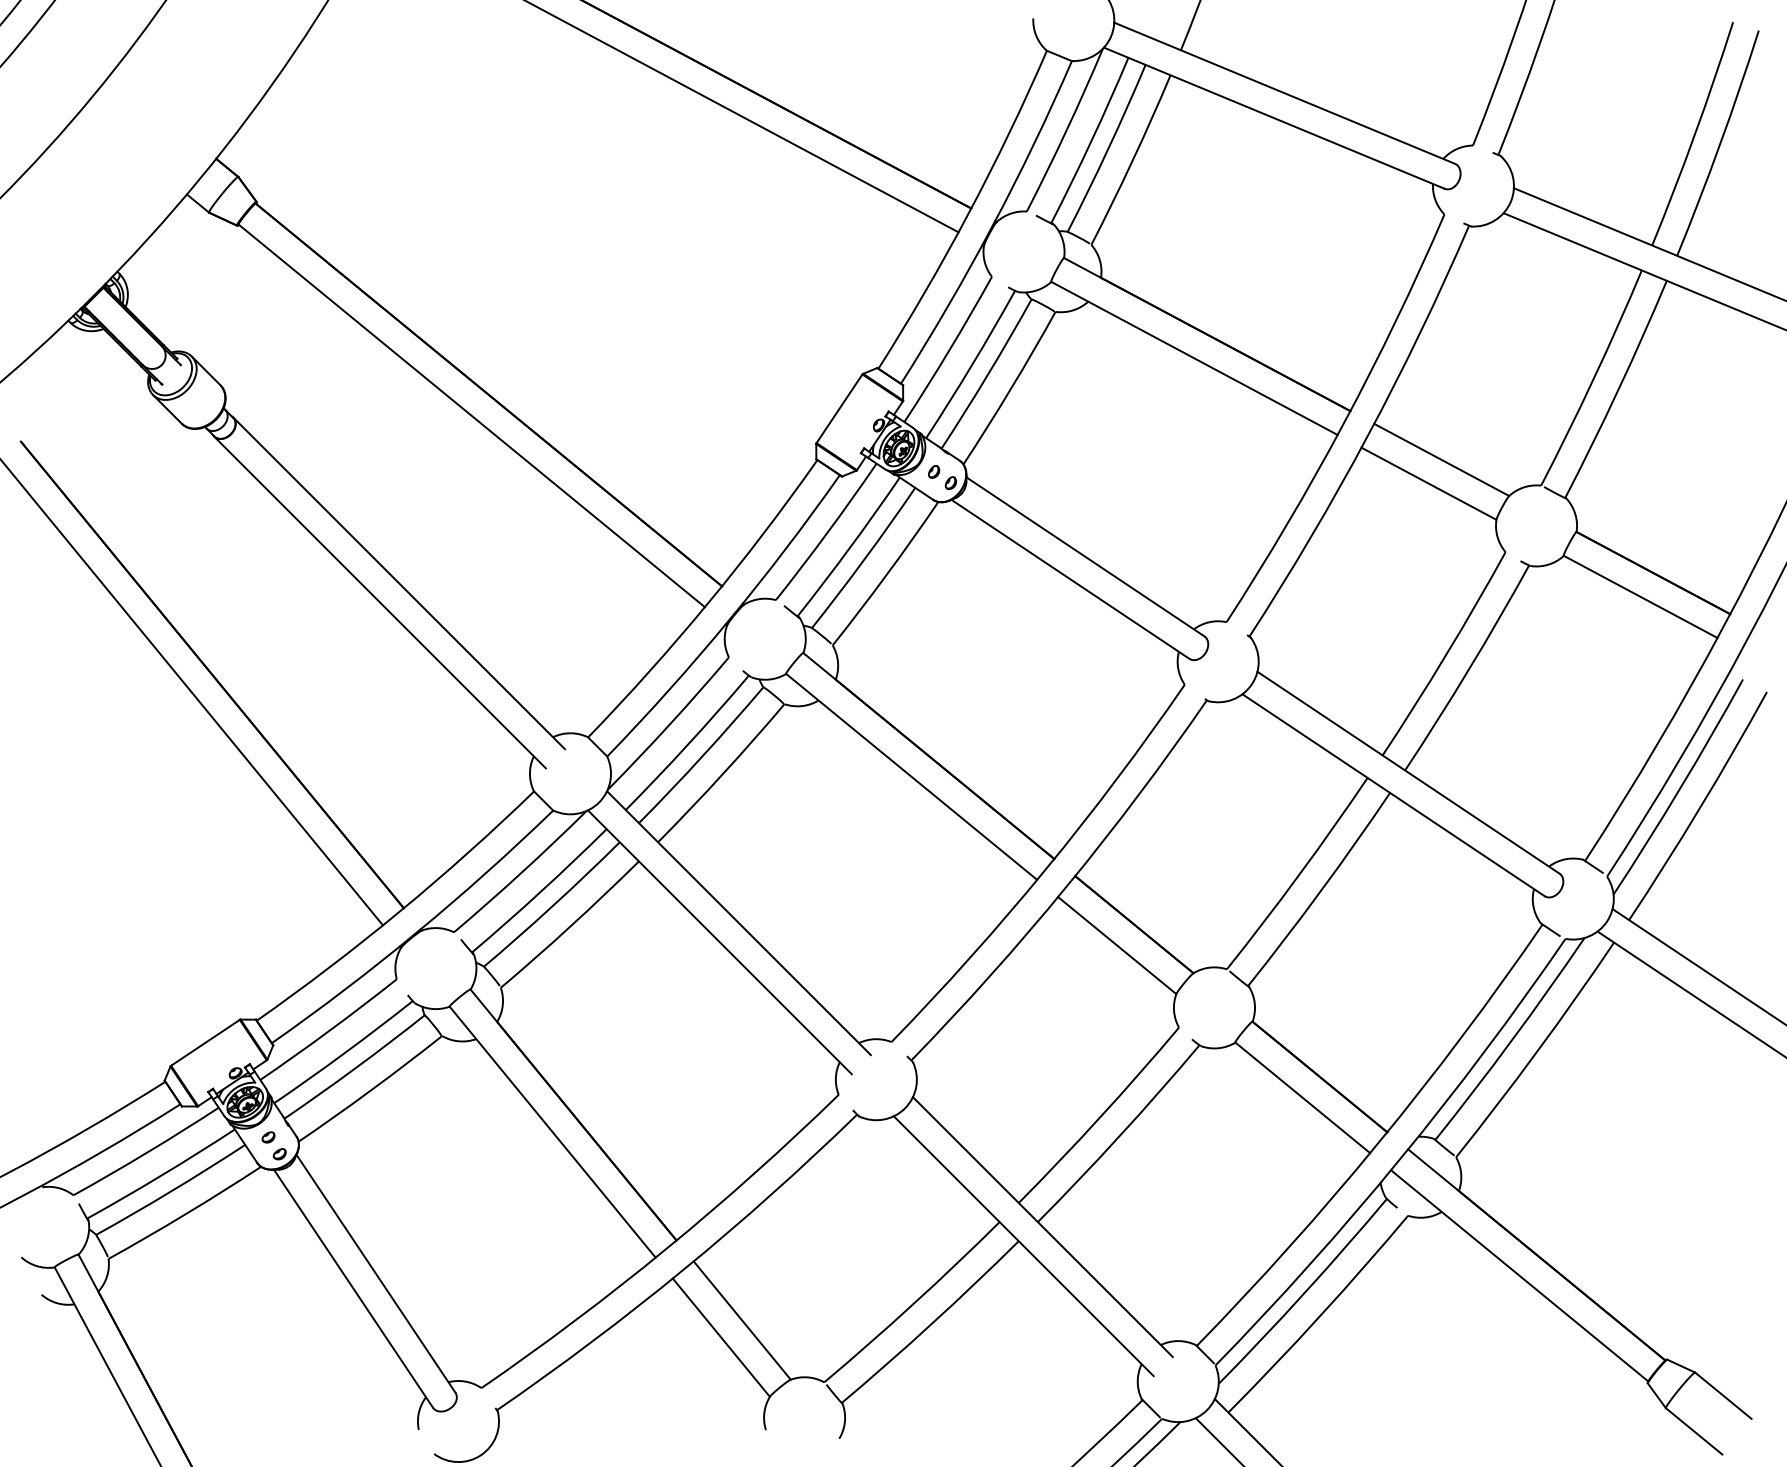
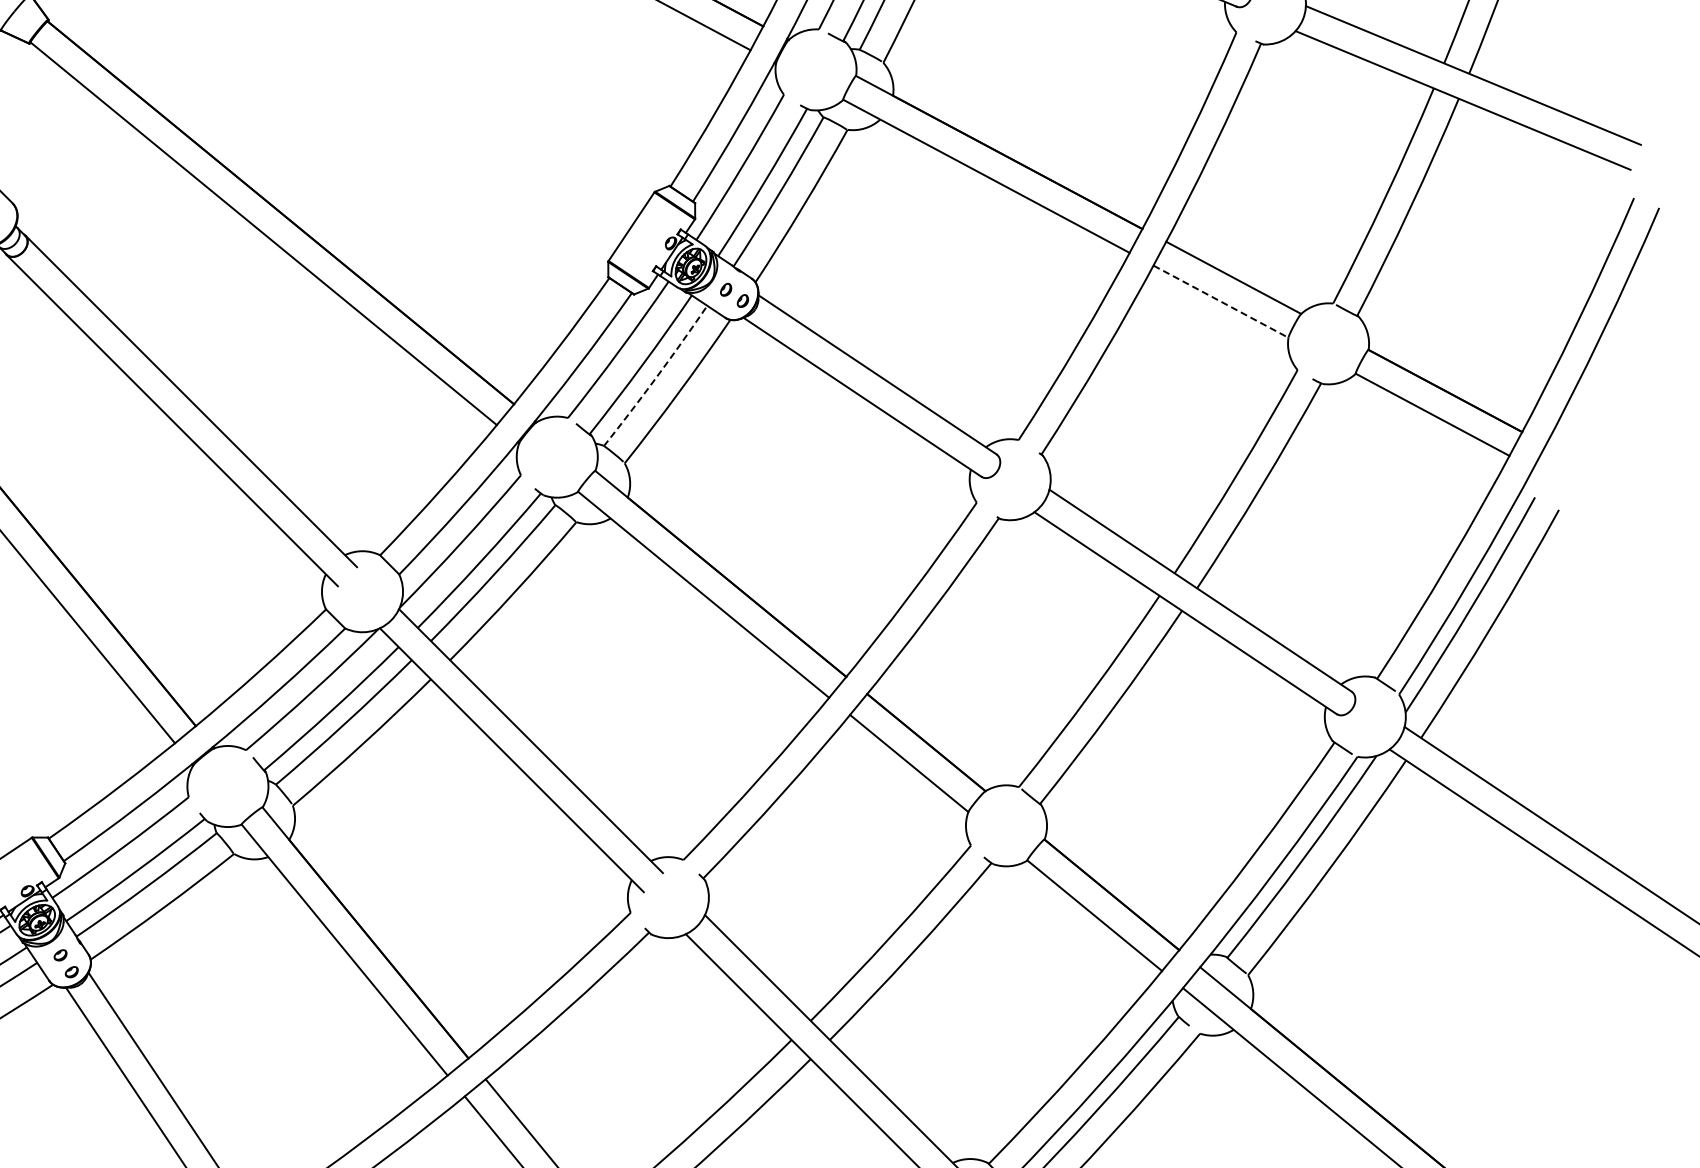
line: (1429, 483) -> (1221, 301), solid -> dashed
arc: (864, 558) -> (656, 376), solid -> dashed

